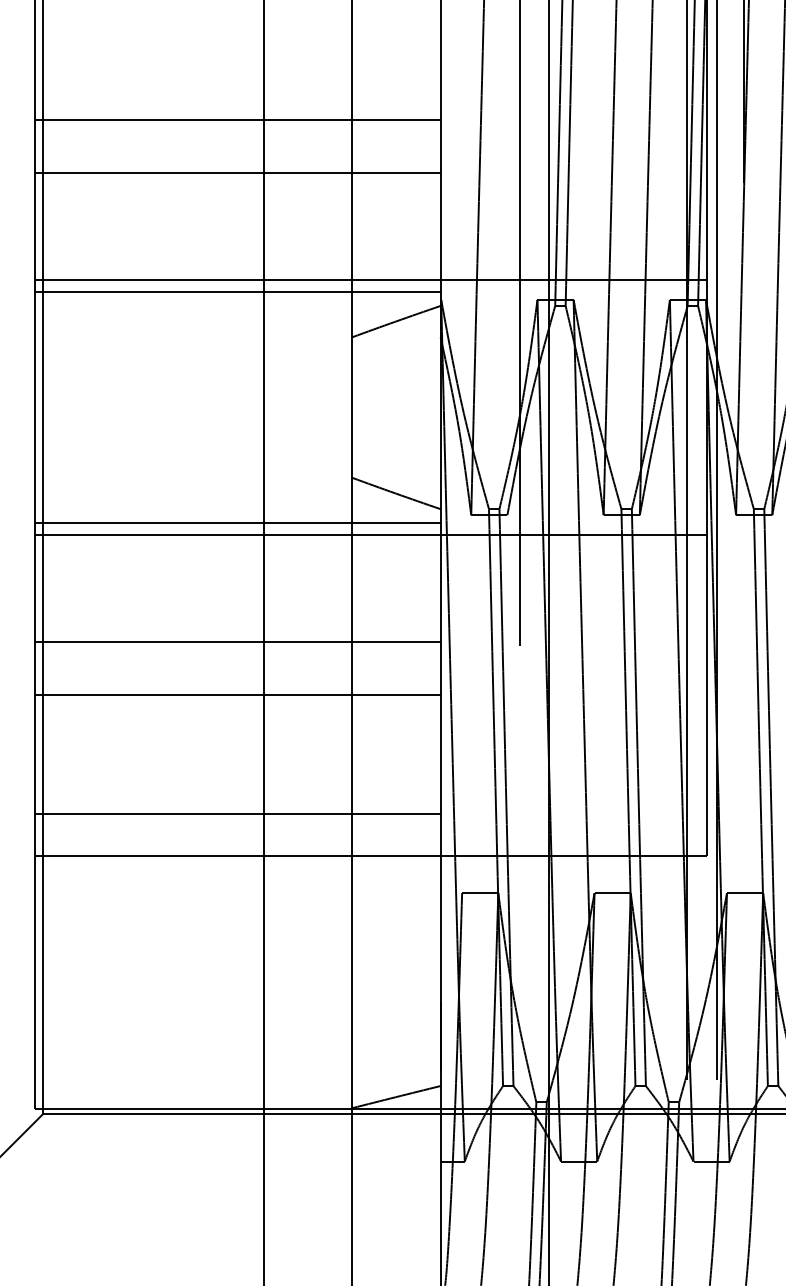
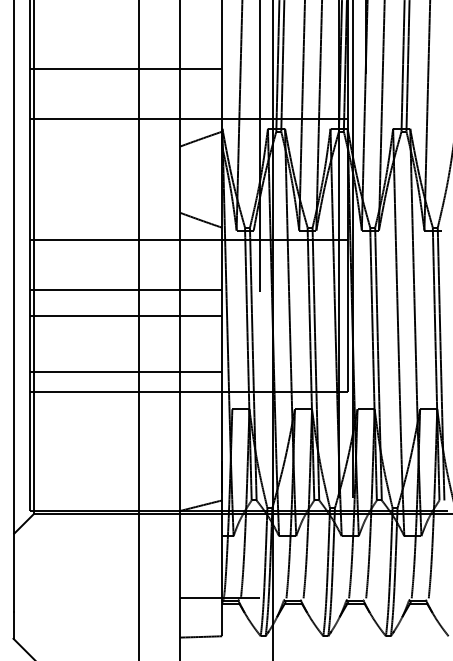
line: (238, 119) -> (126, 43), removed
line: (238, 292) -> (126, 125), removed
line: (238, 523) -> (126, 234), removed

